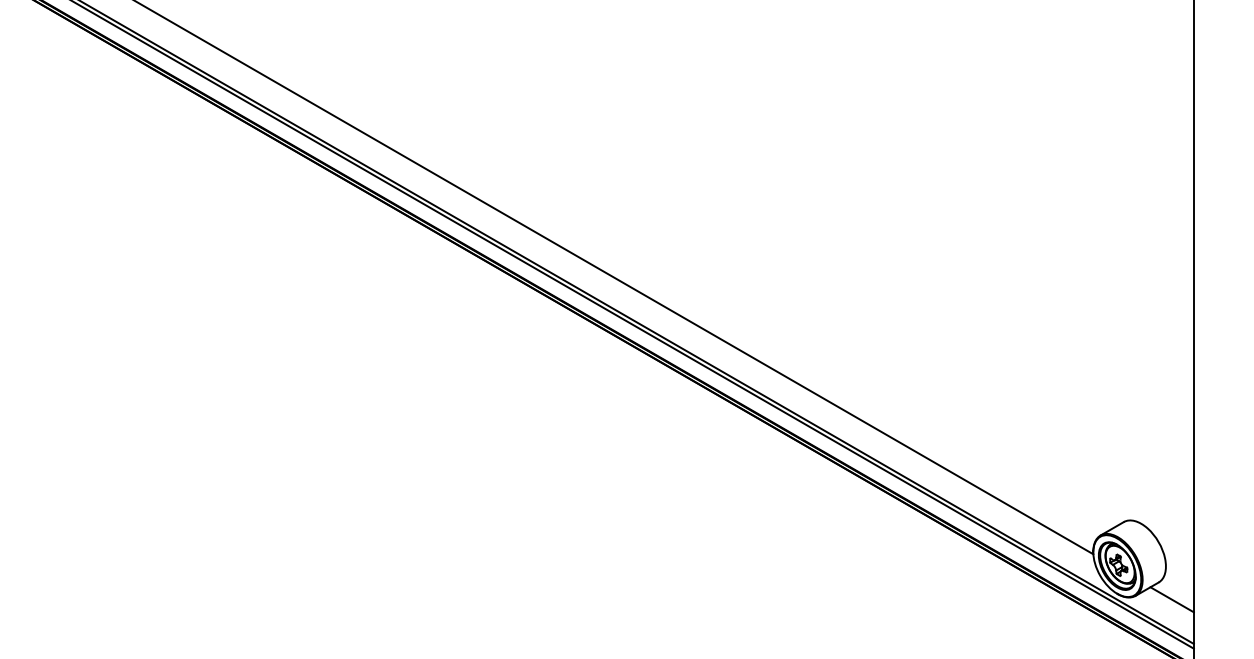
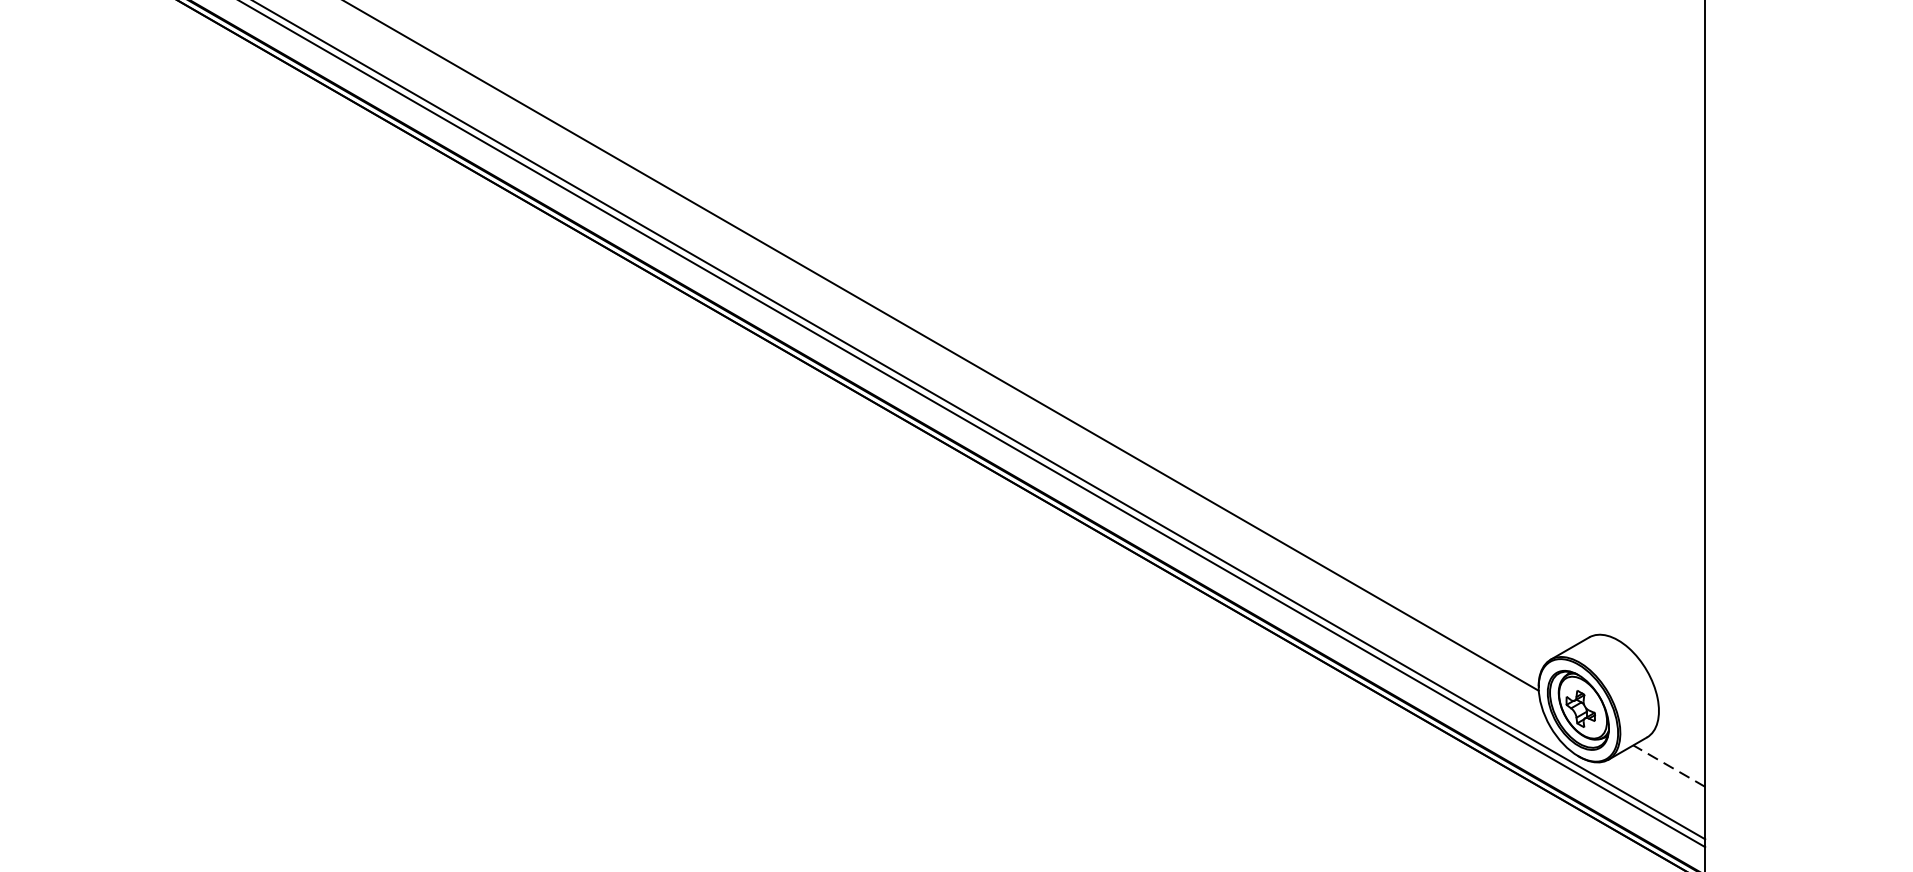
line: (1171, 599) -> (1668, 765), solid -> dashed

